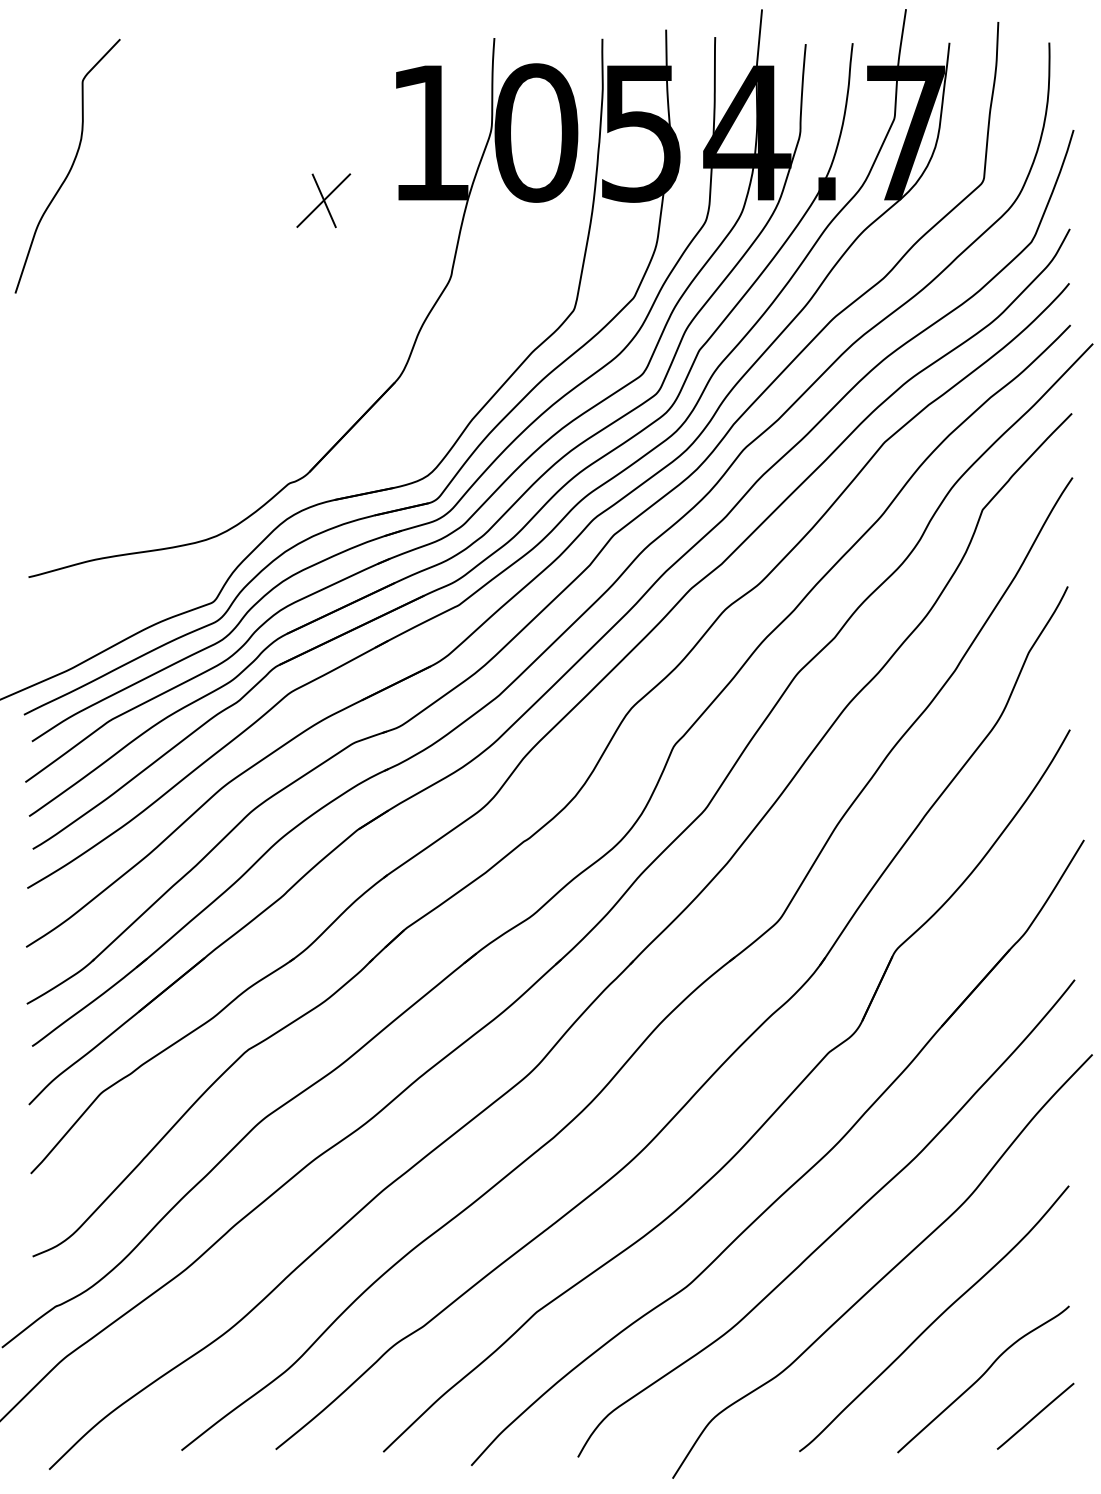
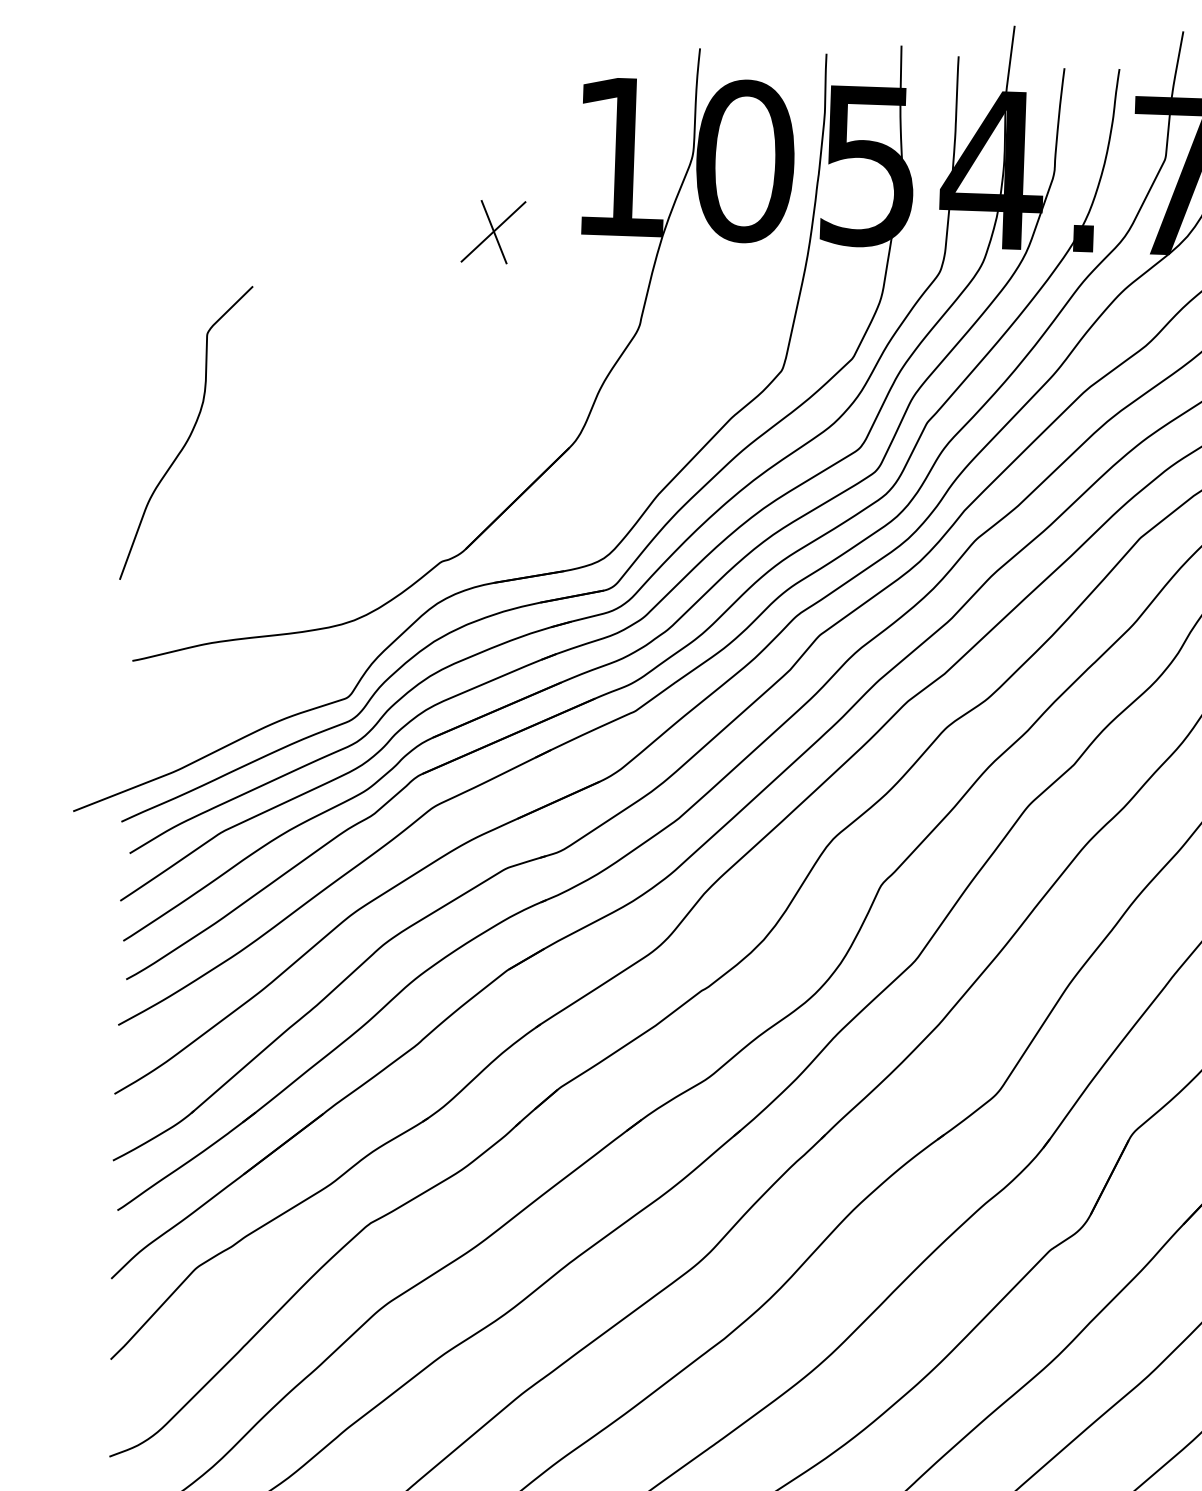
curve: (70, 167) -> (189, 434), moved

